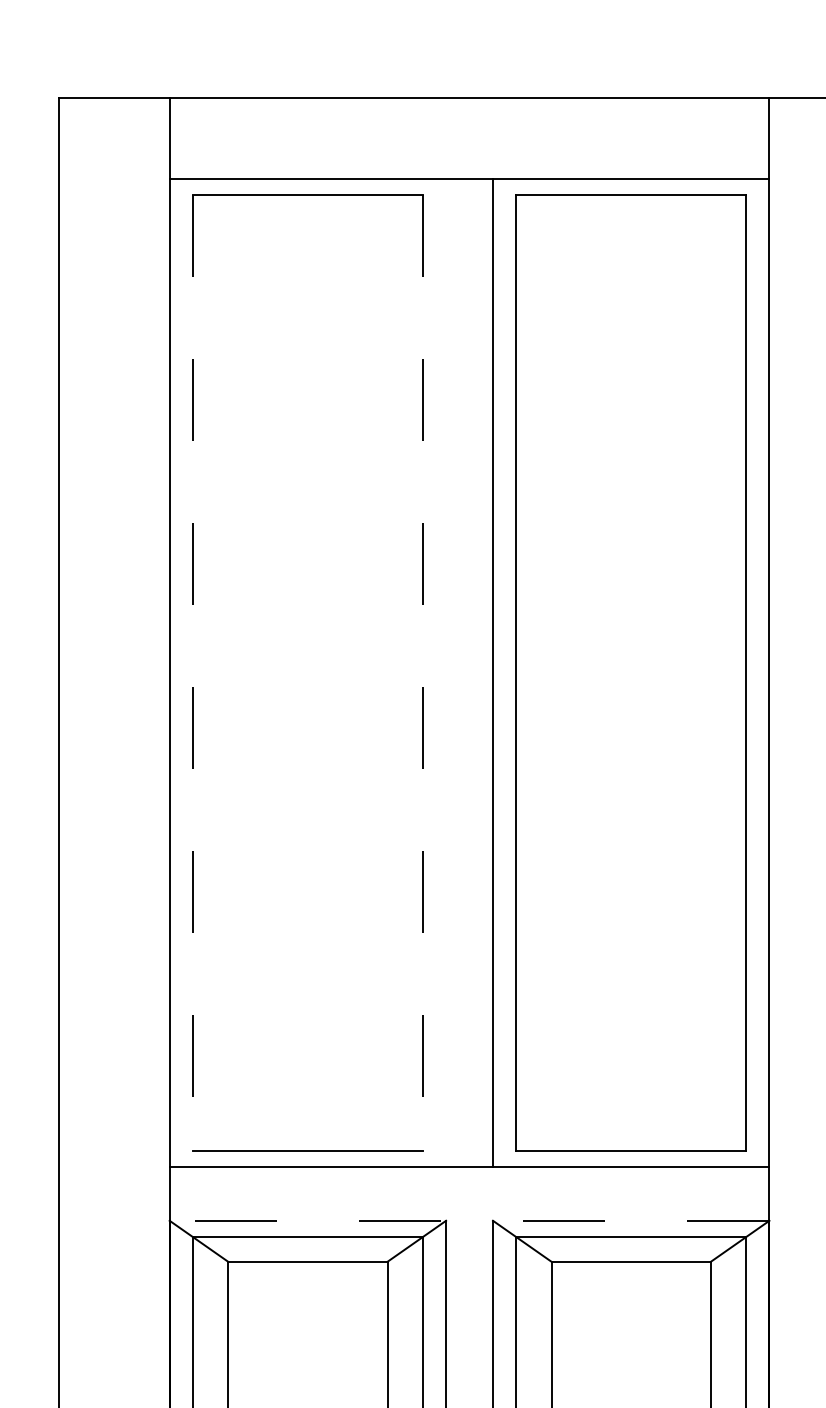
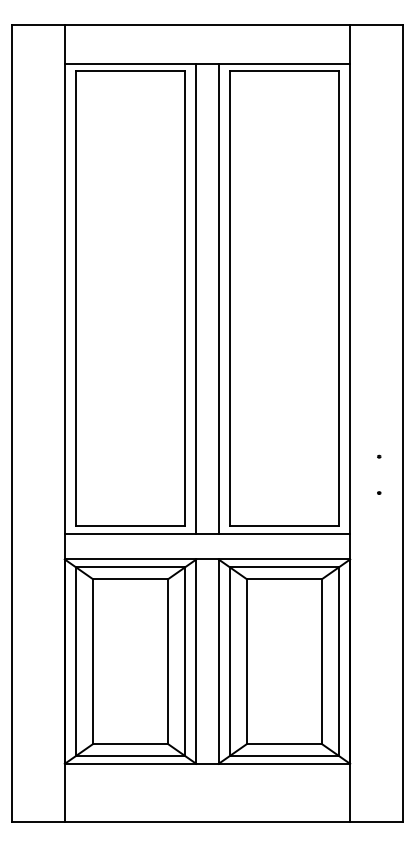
line: (446, 672) -> (196, 298), added
line: (192, 674) -> (75, 299), dashed -> solid
line: (423, 674) -> (185, 299), dashed -> solid
line: (469, 1220) -> (207, 559), dashed -> solid

